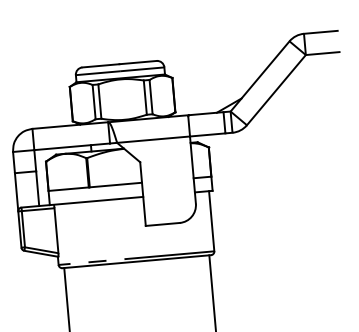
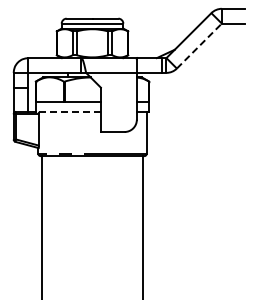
line: (276, 90) -> (199, 46), solid -> dashed
line: (96, 200) -> (68, 111), solid -> dashed

